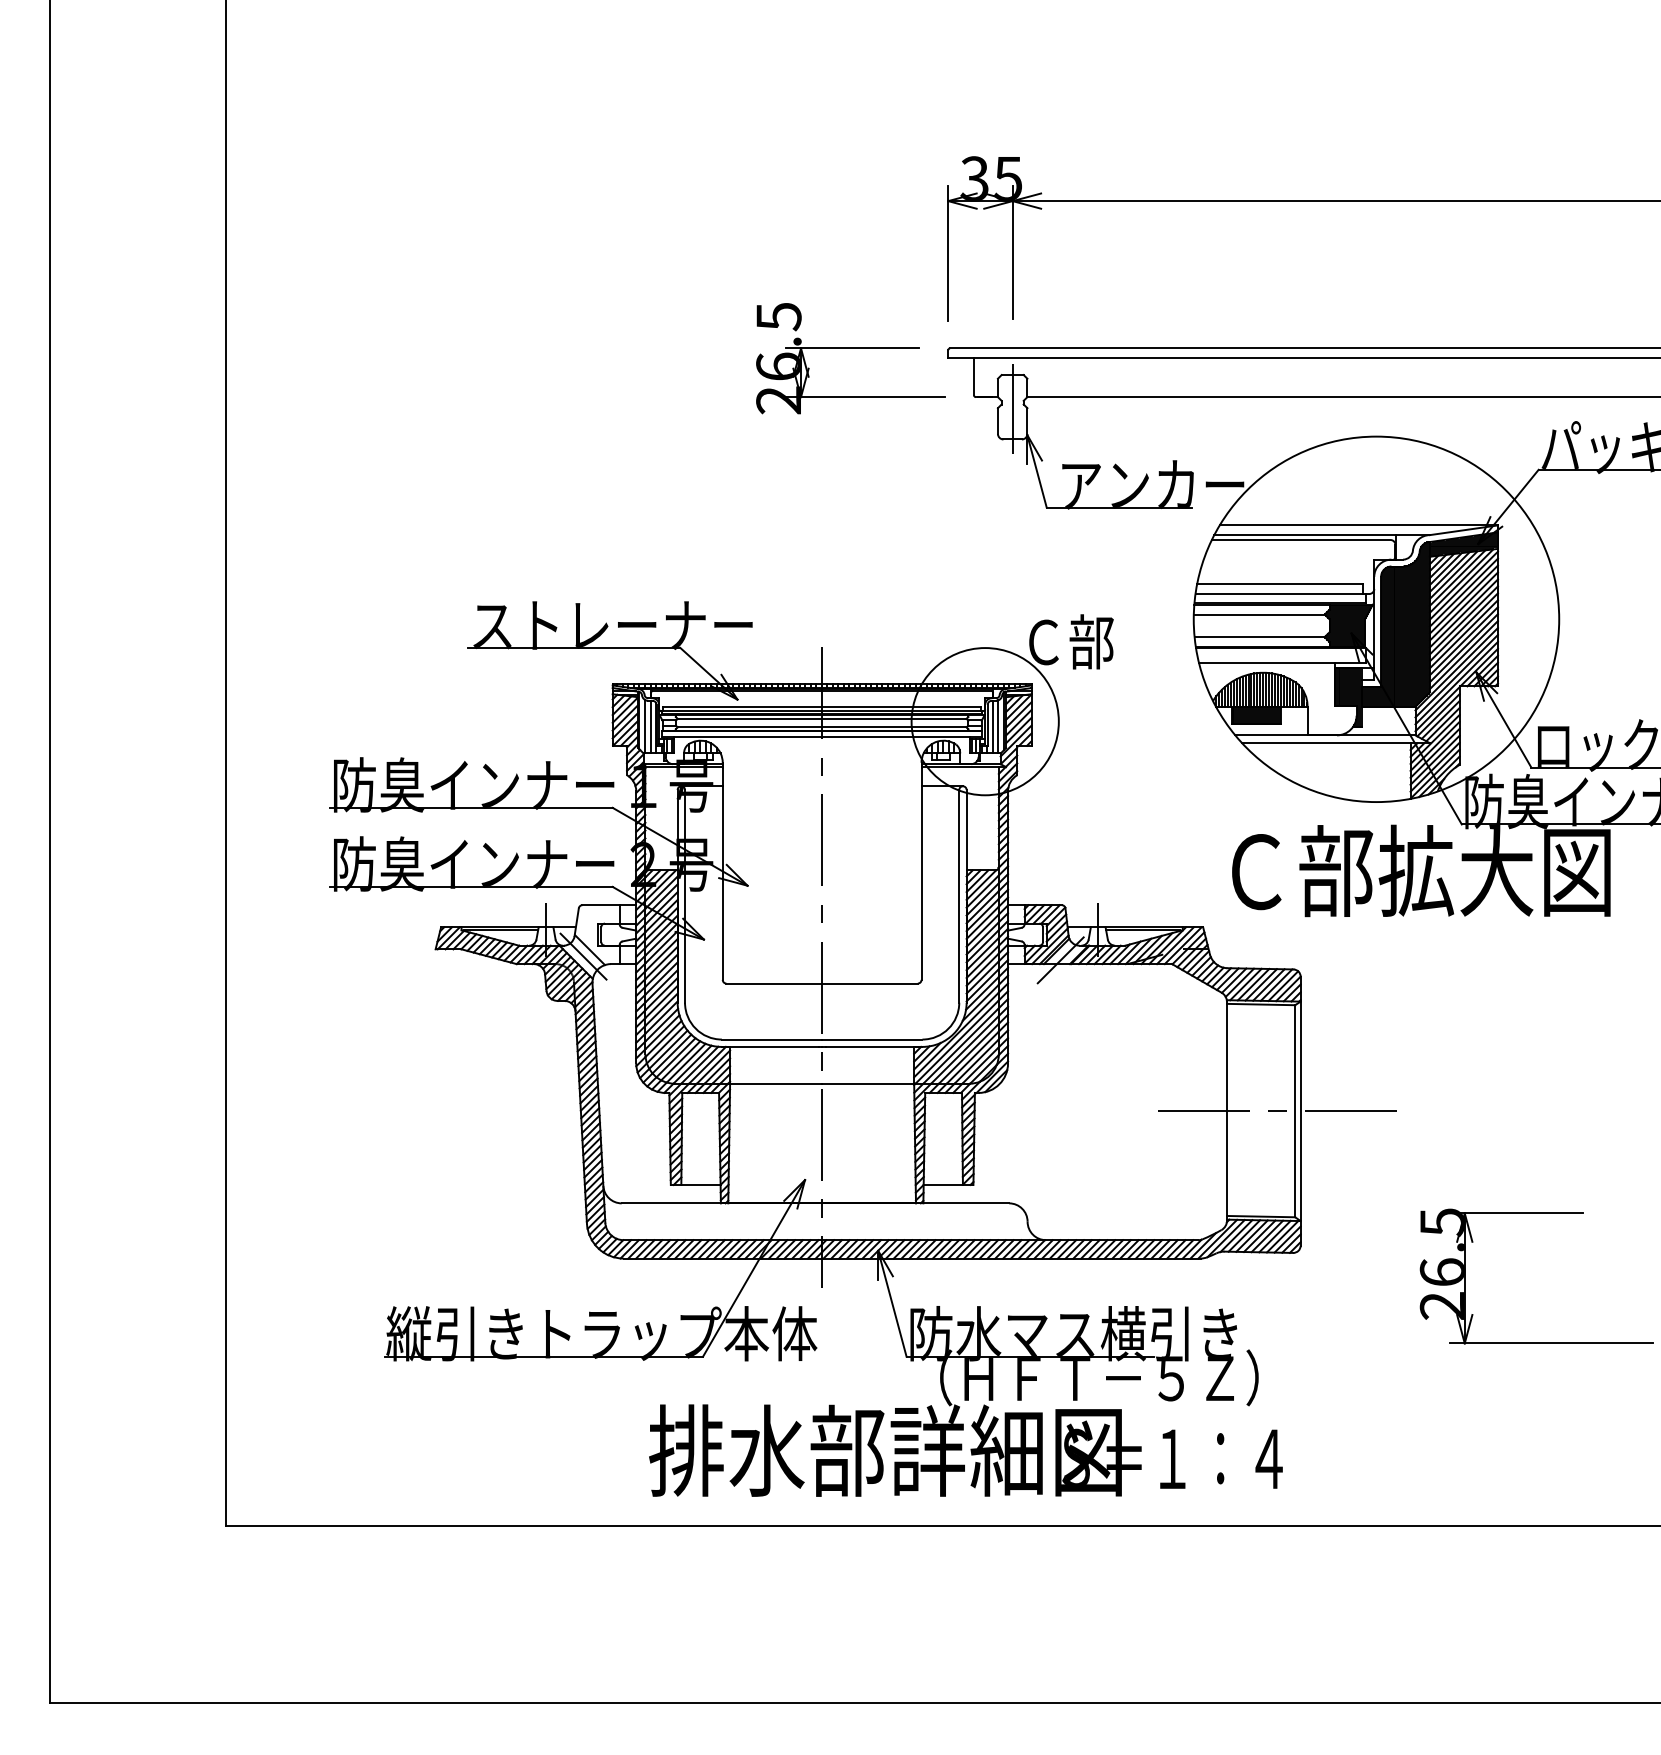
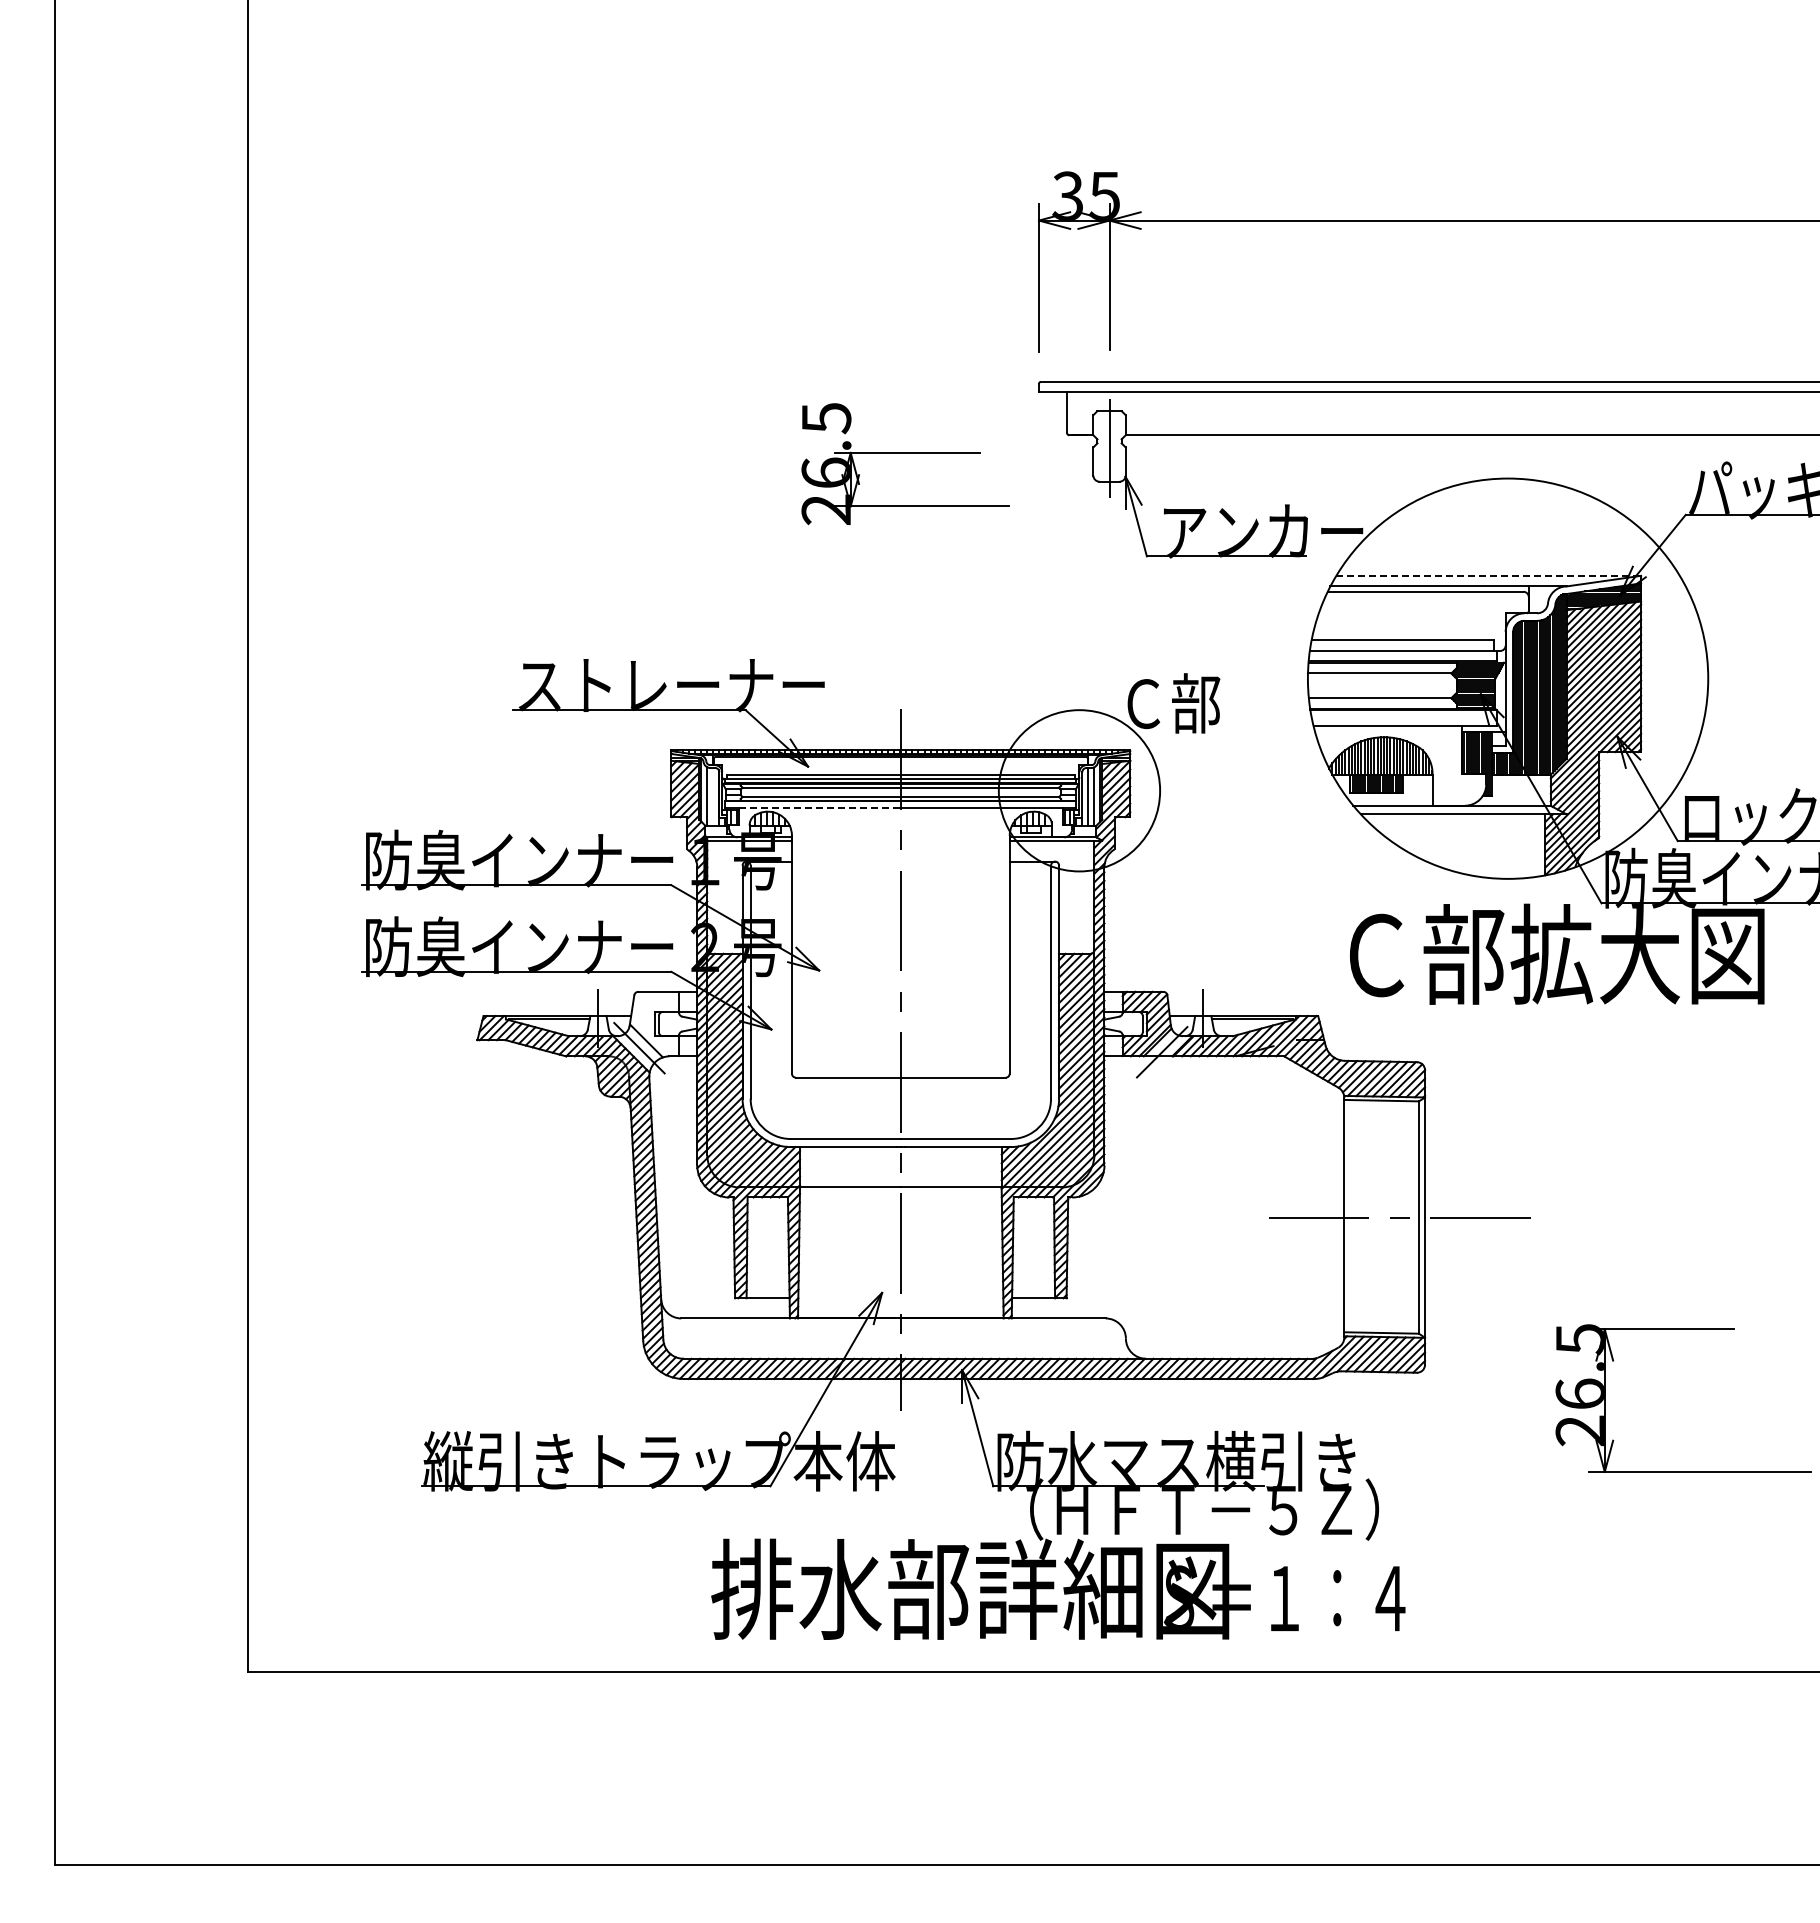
part: (851, 348) -> (905, 453), moved
line: (1359, 525) -> (1489, 575), solid -> dashed
line: (650, 726) -> (712, 796), removed
line: (748, 736) -> (820, 807), solid -> dashed

